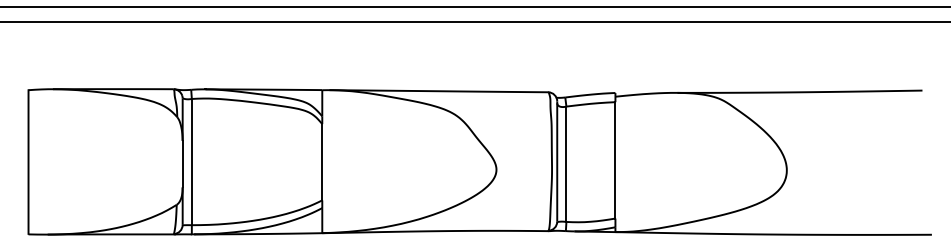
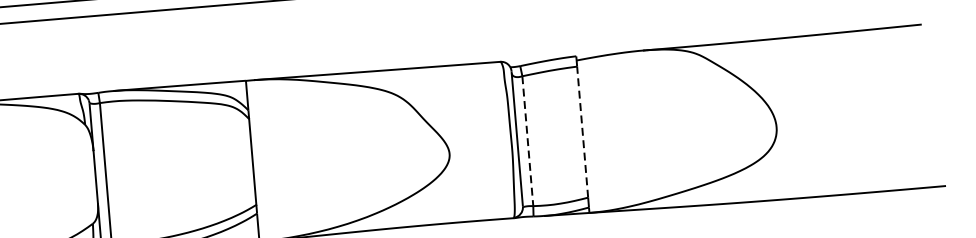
line: (615, 159) -> (582, 131), solid -> dashed
line: (566, 164) -> (527, 141), solid -> dashed

